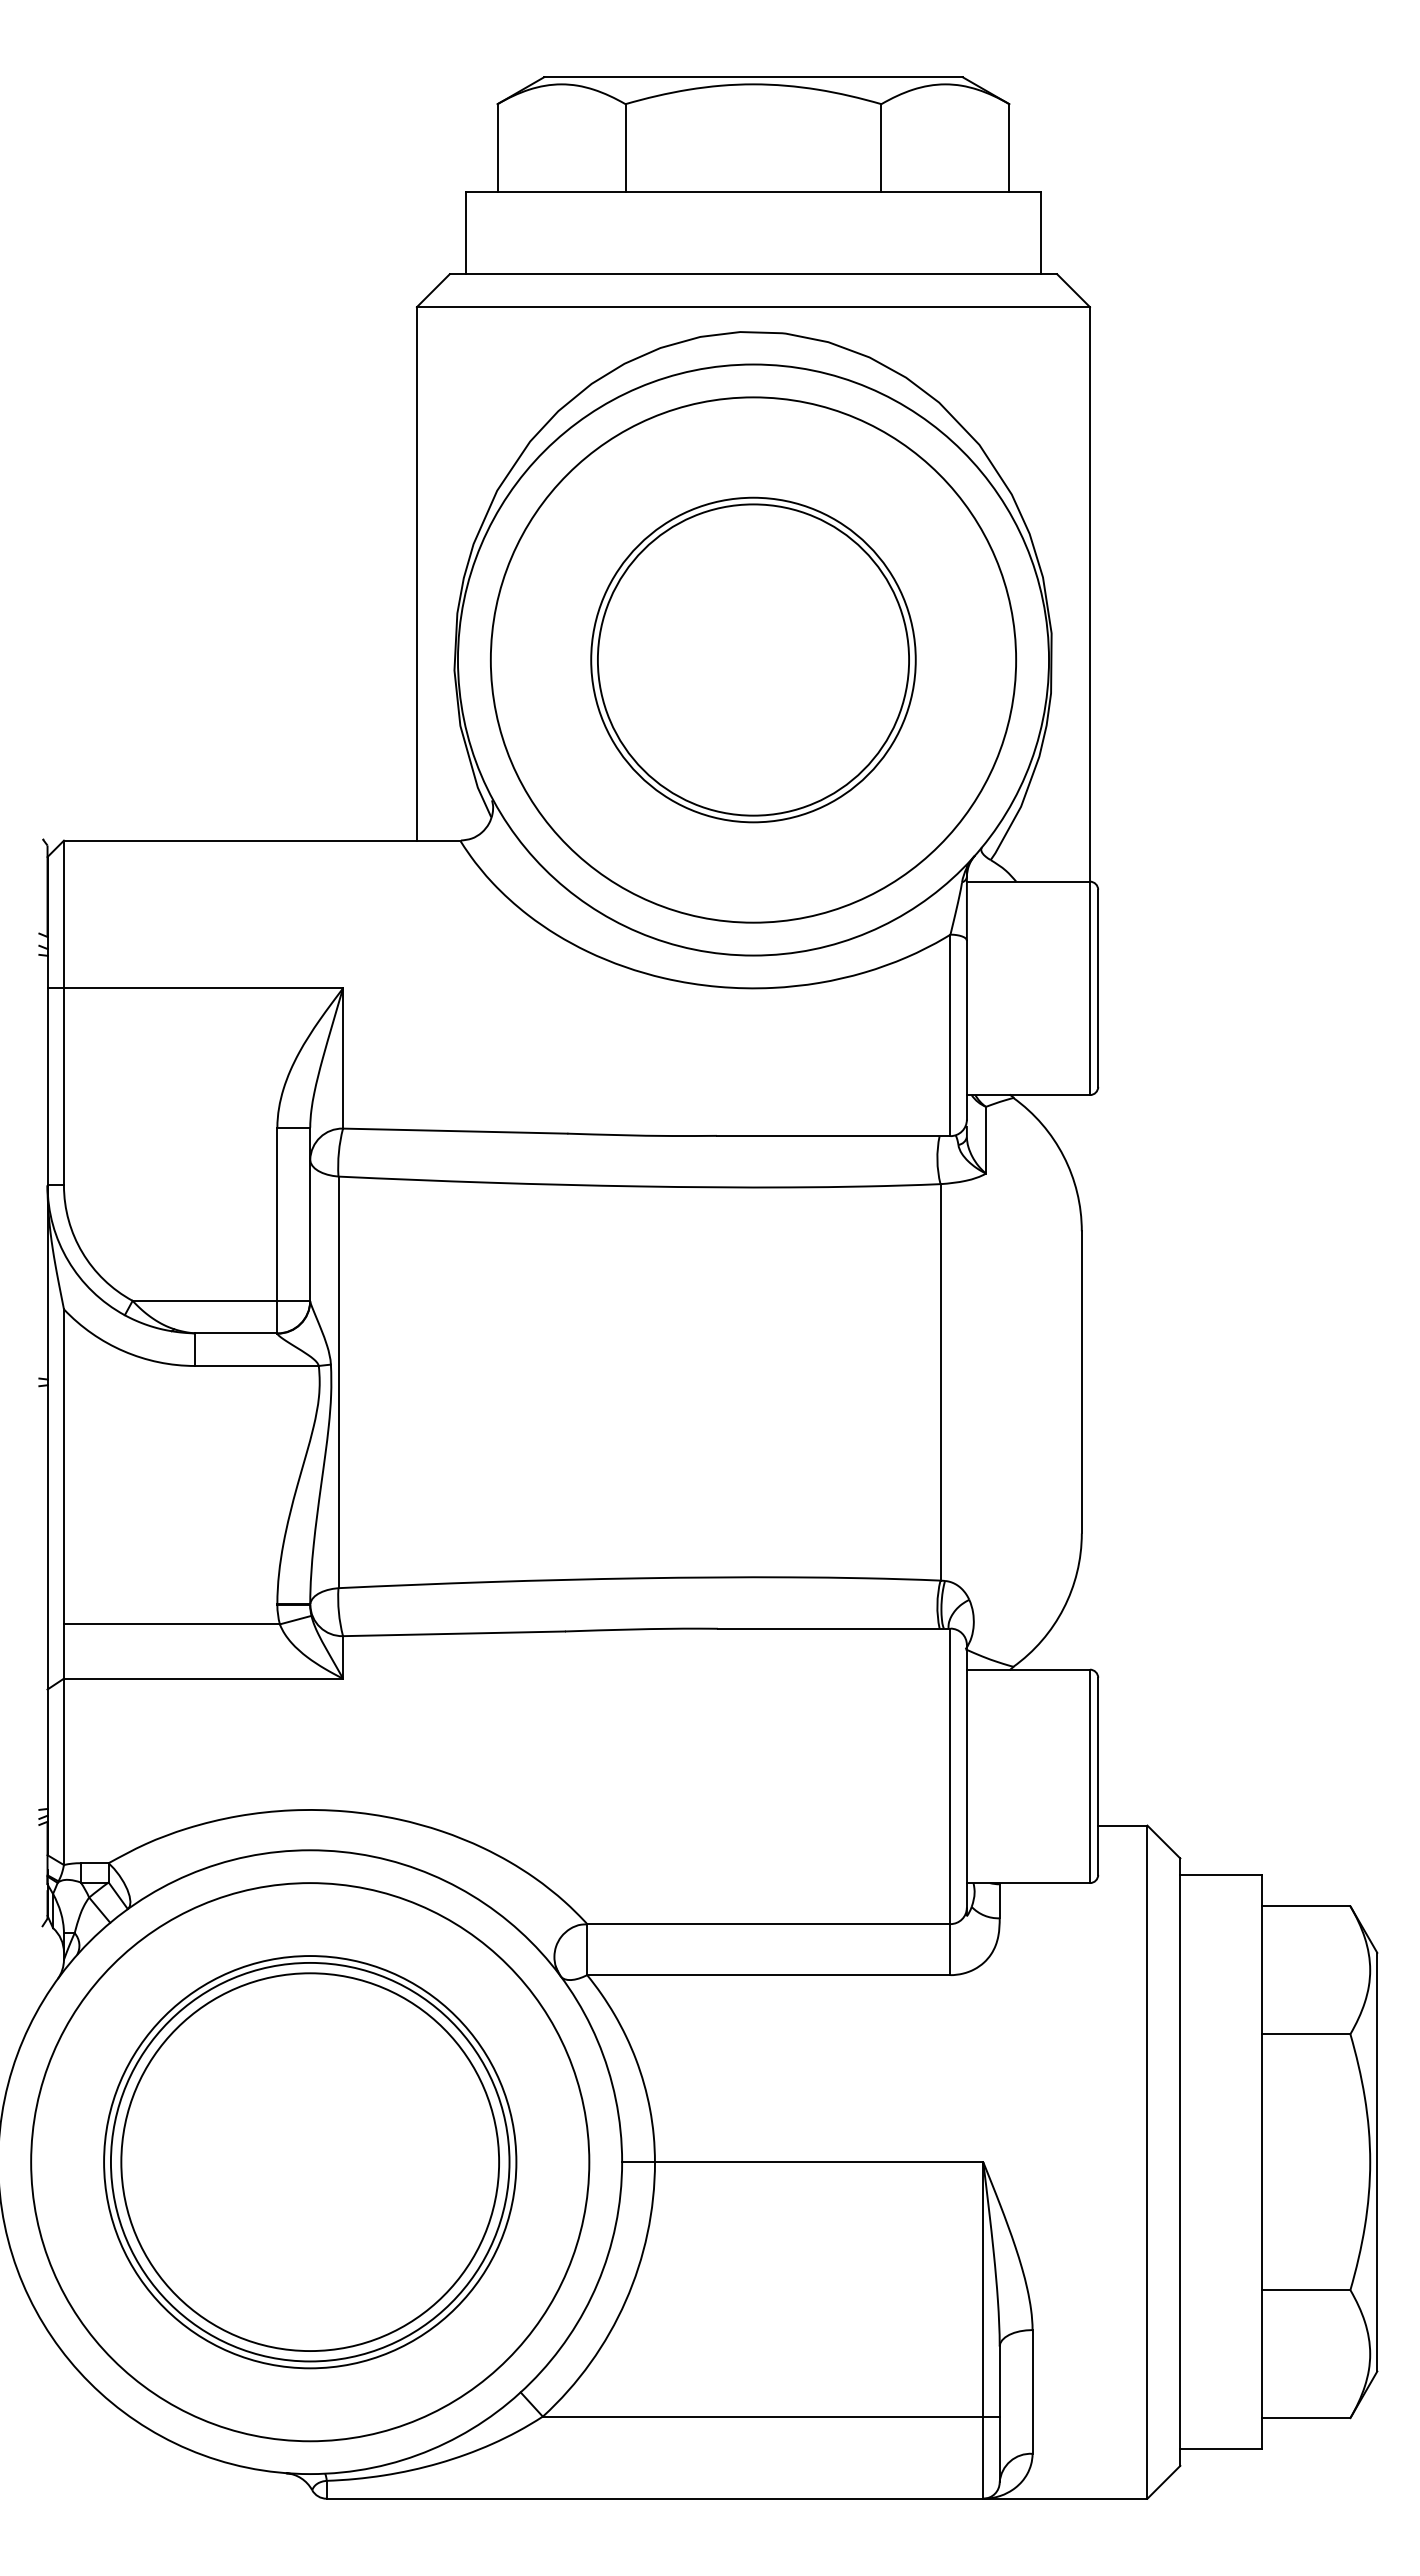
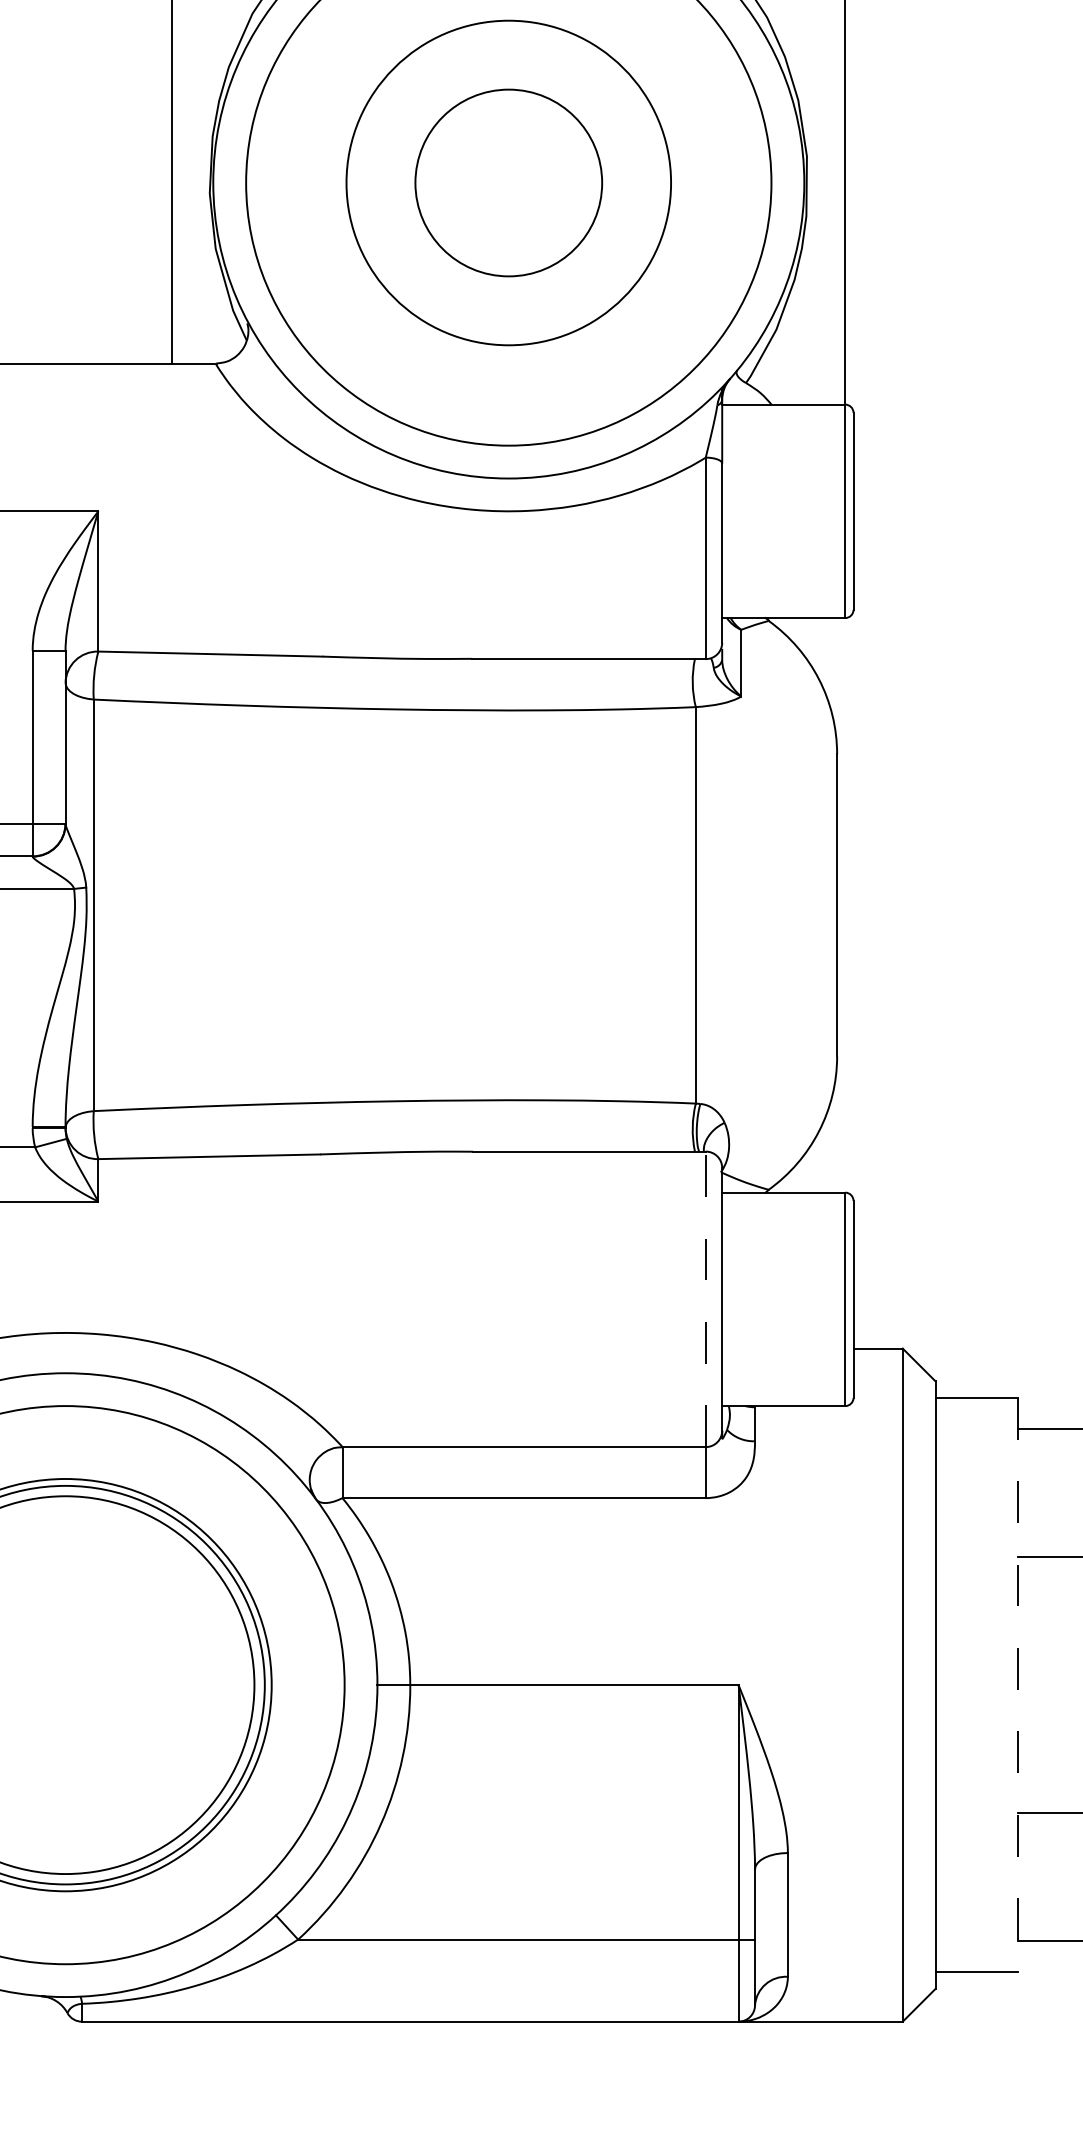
circle: (753, 659) -> (508, 182), size x0.6
line: (950, 1776) -> (705, 1299), solid -> dashed
line: (1262, 2162) -> (1017, 1685), solid -> dashed

